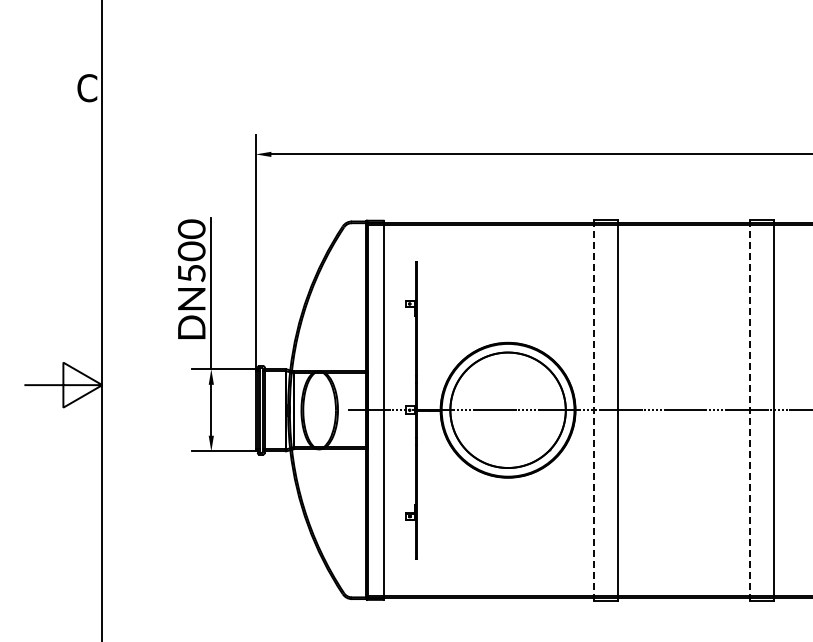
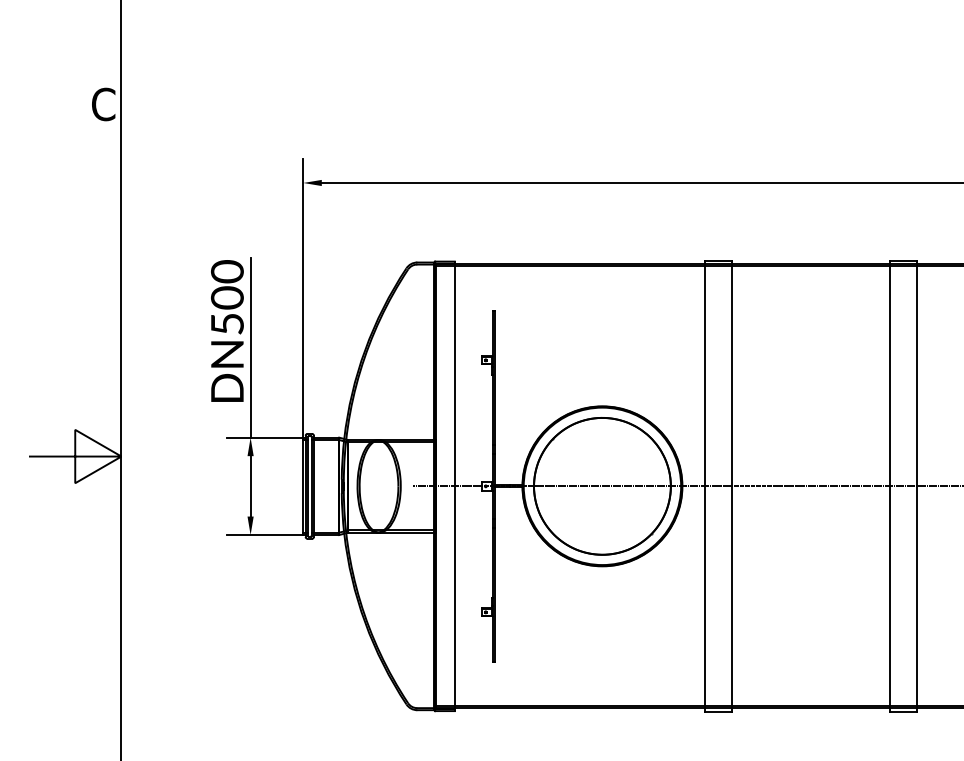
line: (594, 410) -> (704, 486), dashed -> solid
line: (750, 410) -> (889, 486), dashed -> solid

